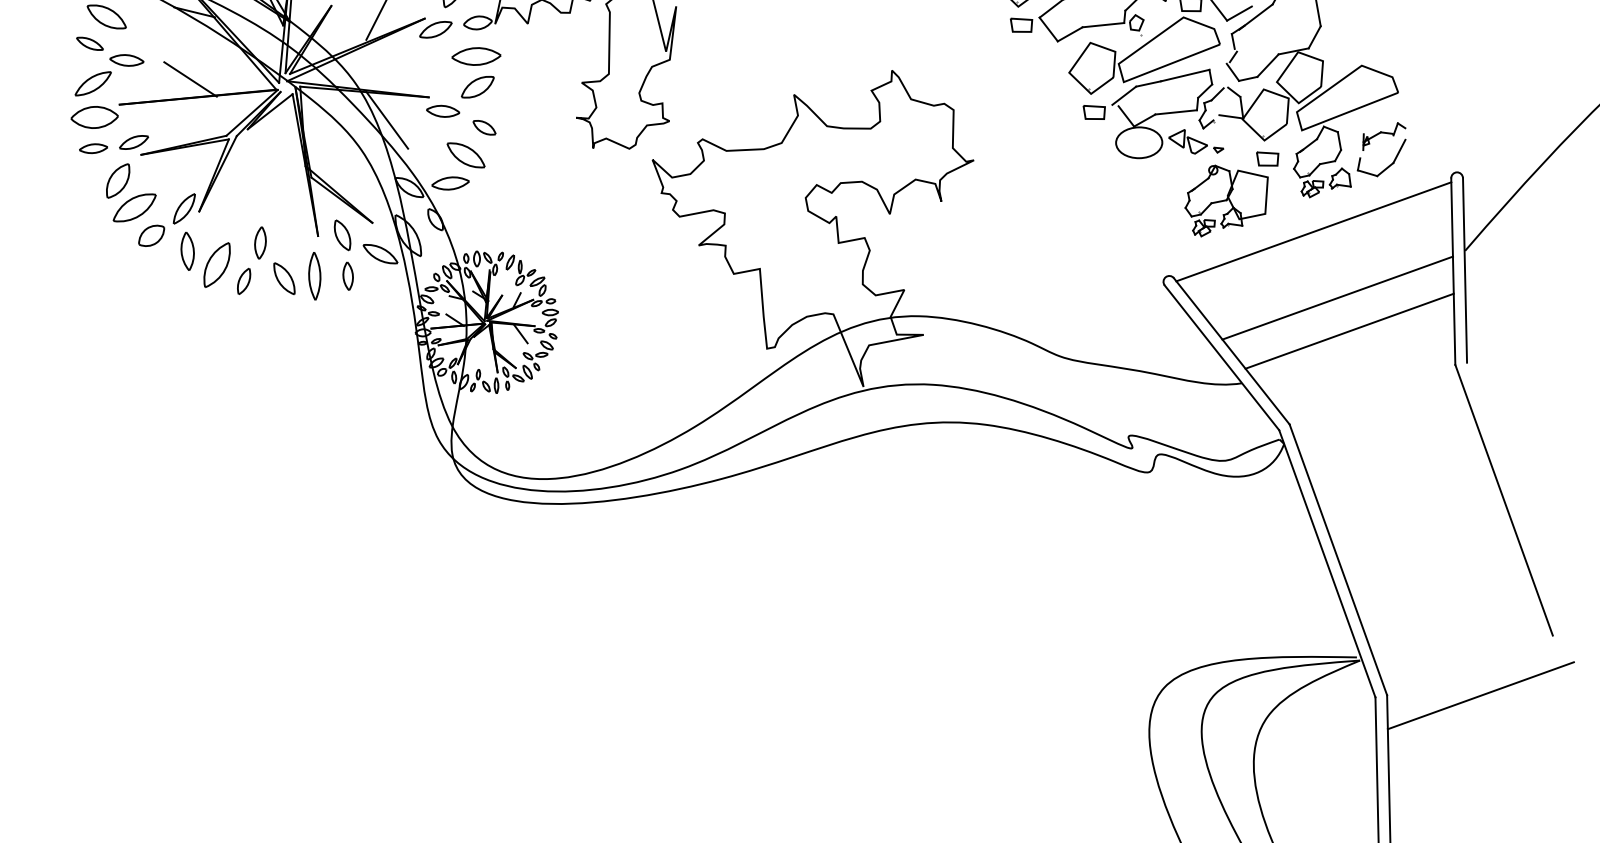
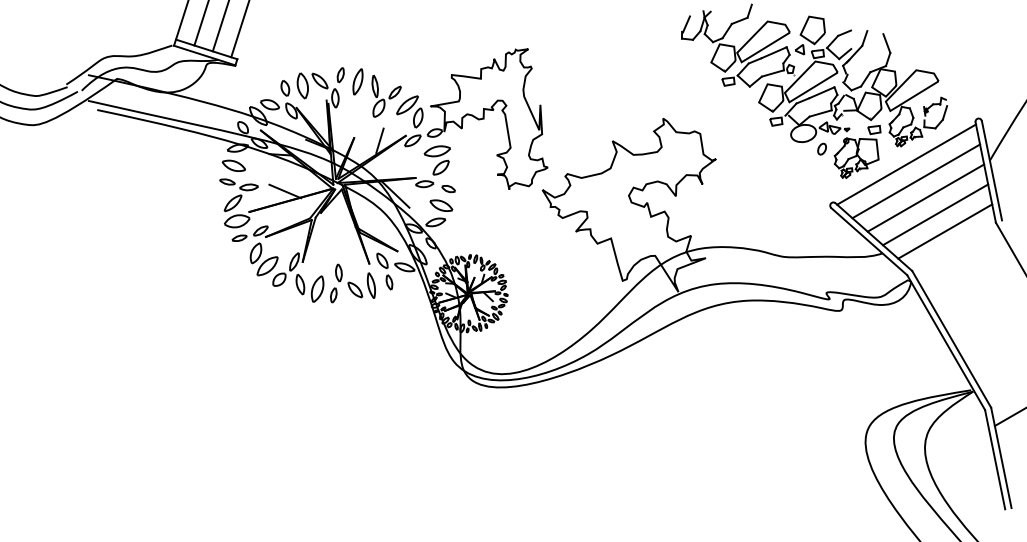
part: (1166, 175) -> (821, 148), added
line: (1326, 265) -> (916, 181), added
line: (1362, 364) -> (945, 231), added

